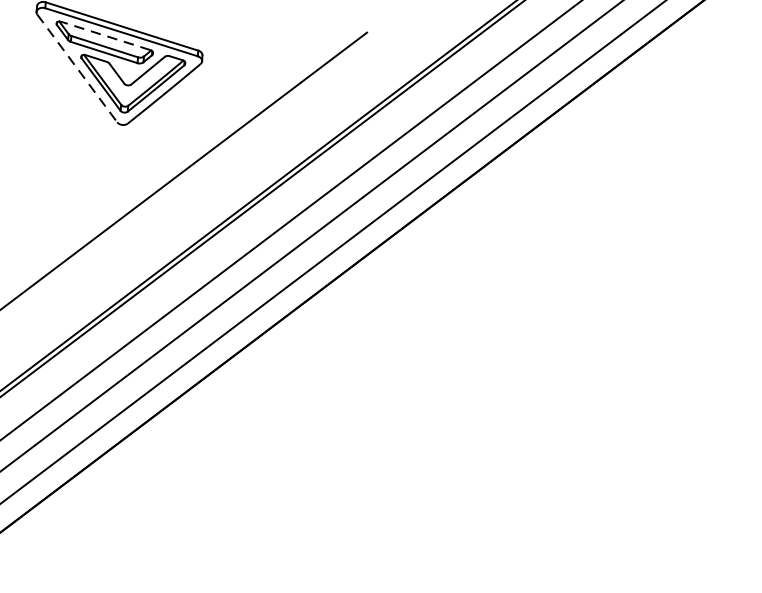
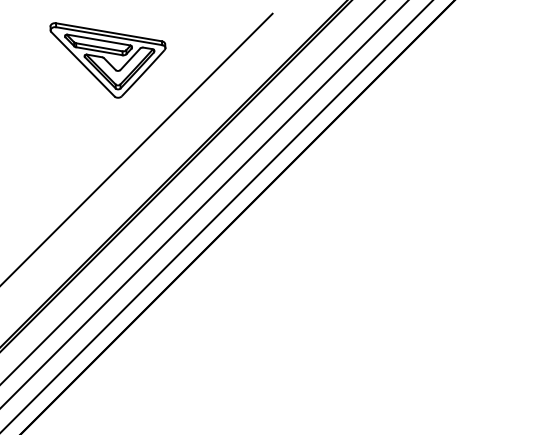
line: (104, 36) -> (98, 40), dashed -> solid
line: (77, 68) -> (83, 64), dashed -> solid

